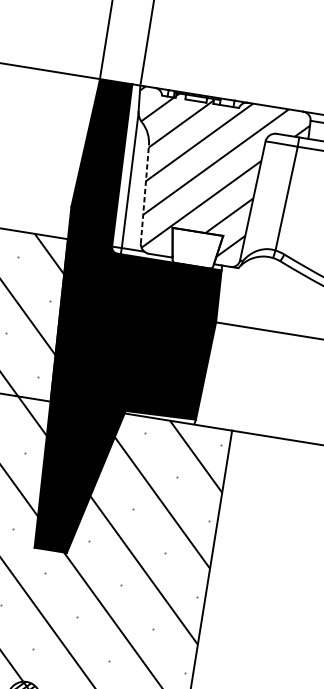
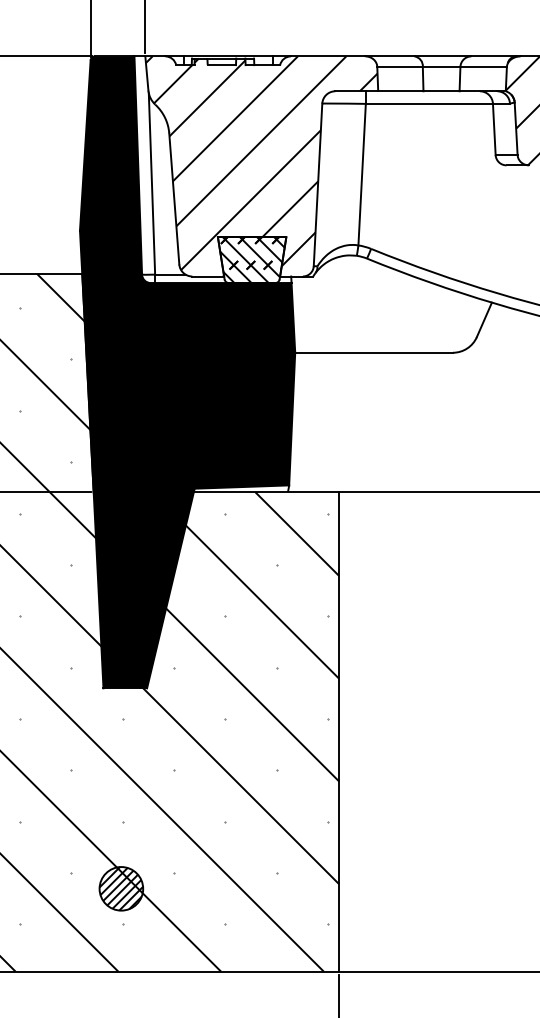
line: (145, 194) -> (174, 198), dashed -> solid
hatch: (195, 249) -> (252, 260), added

